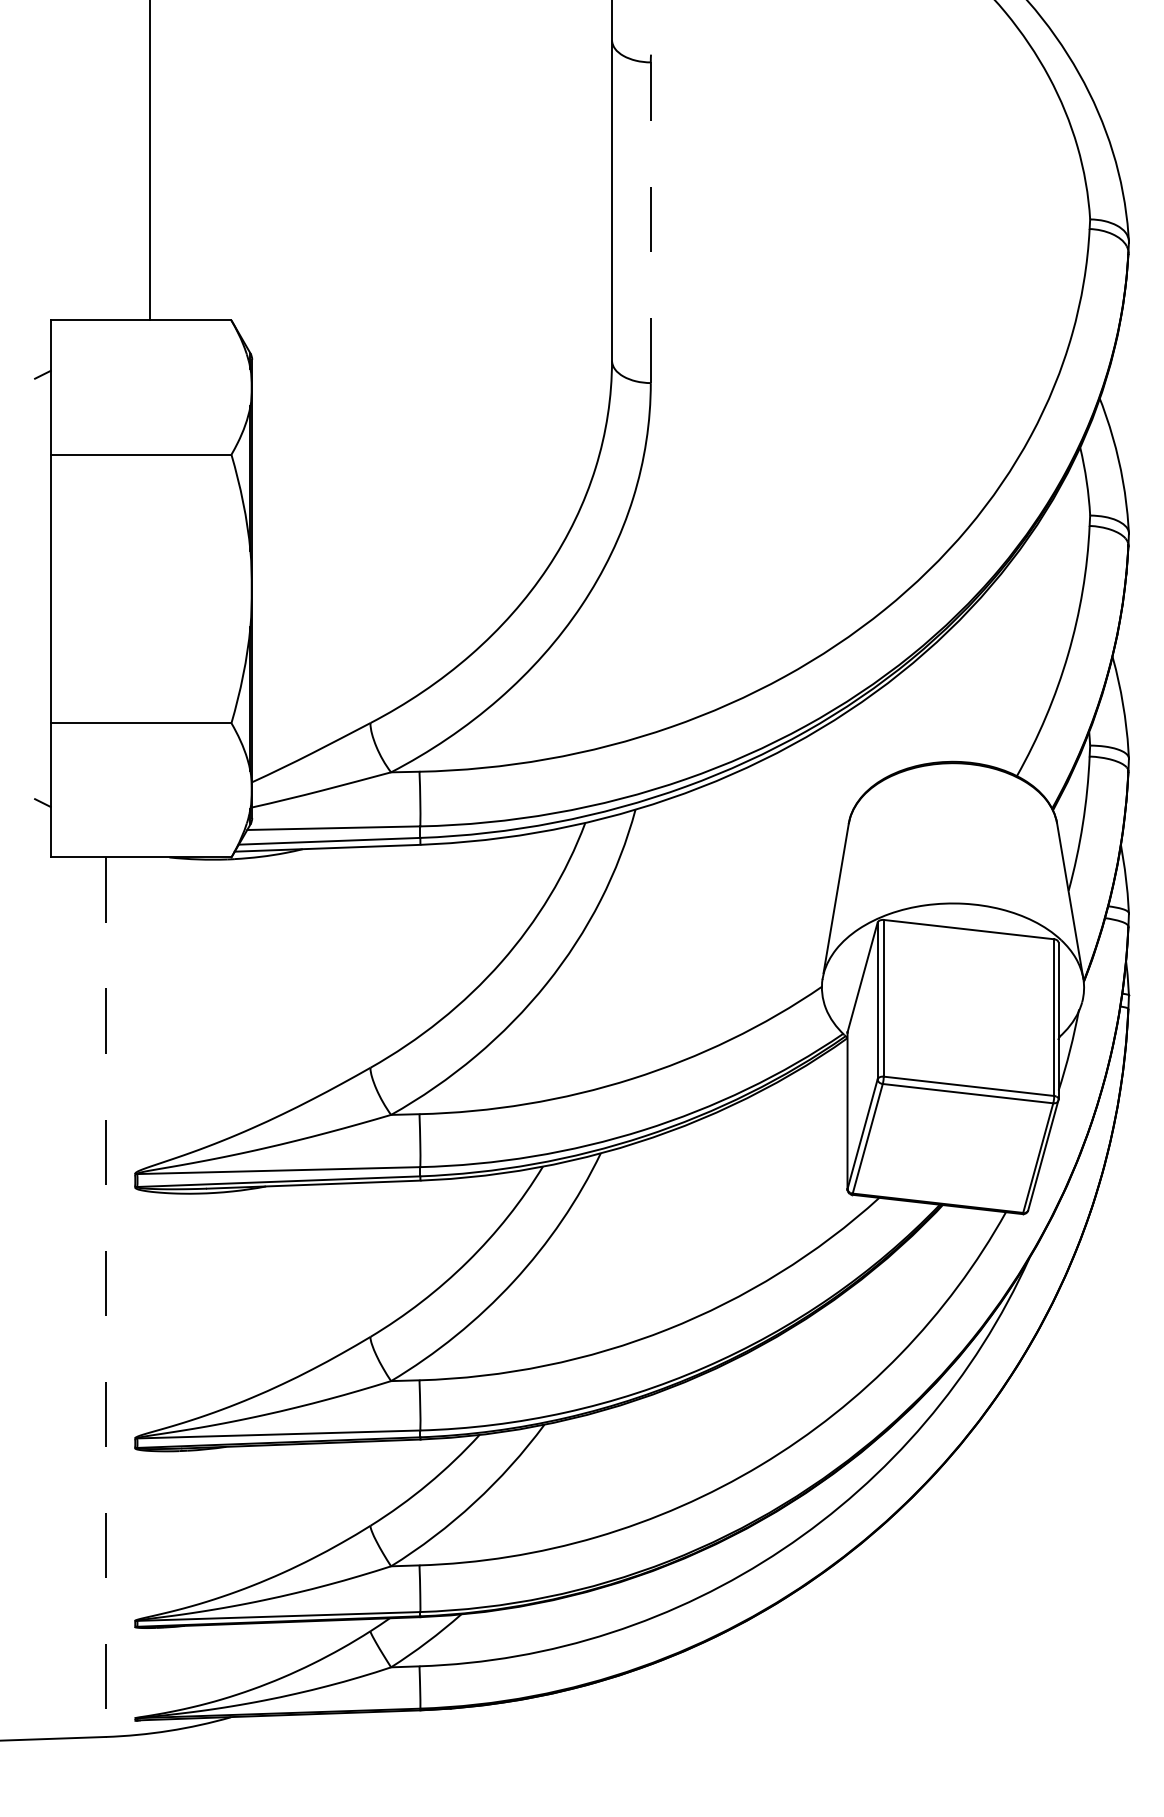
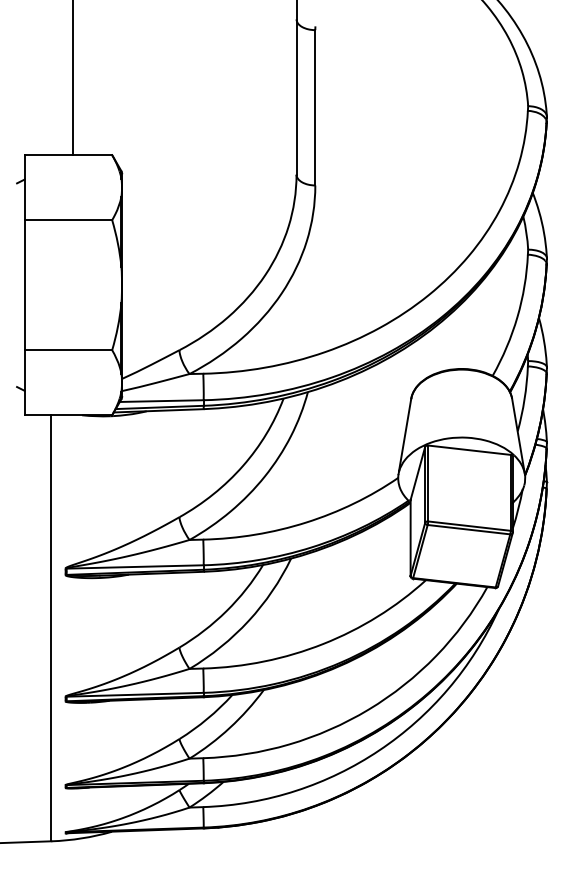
line: (651, 222) -> (315, 107), dashed -> solid
line: (106, 1297) -> (51, 628), dashed -> solid

